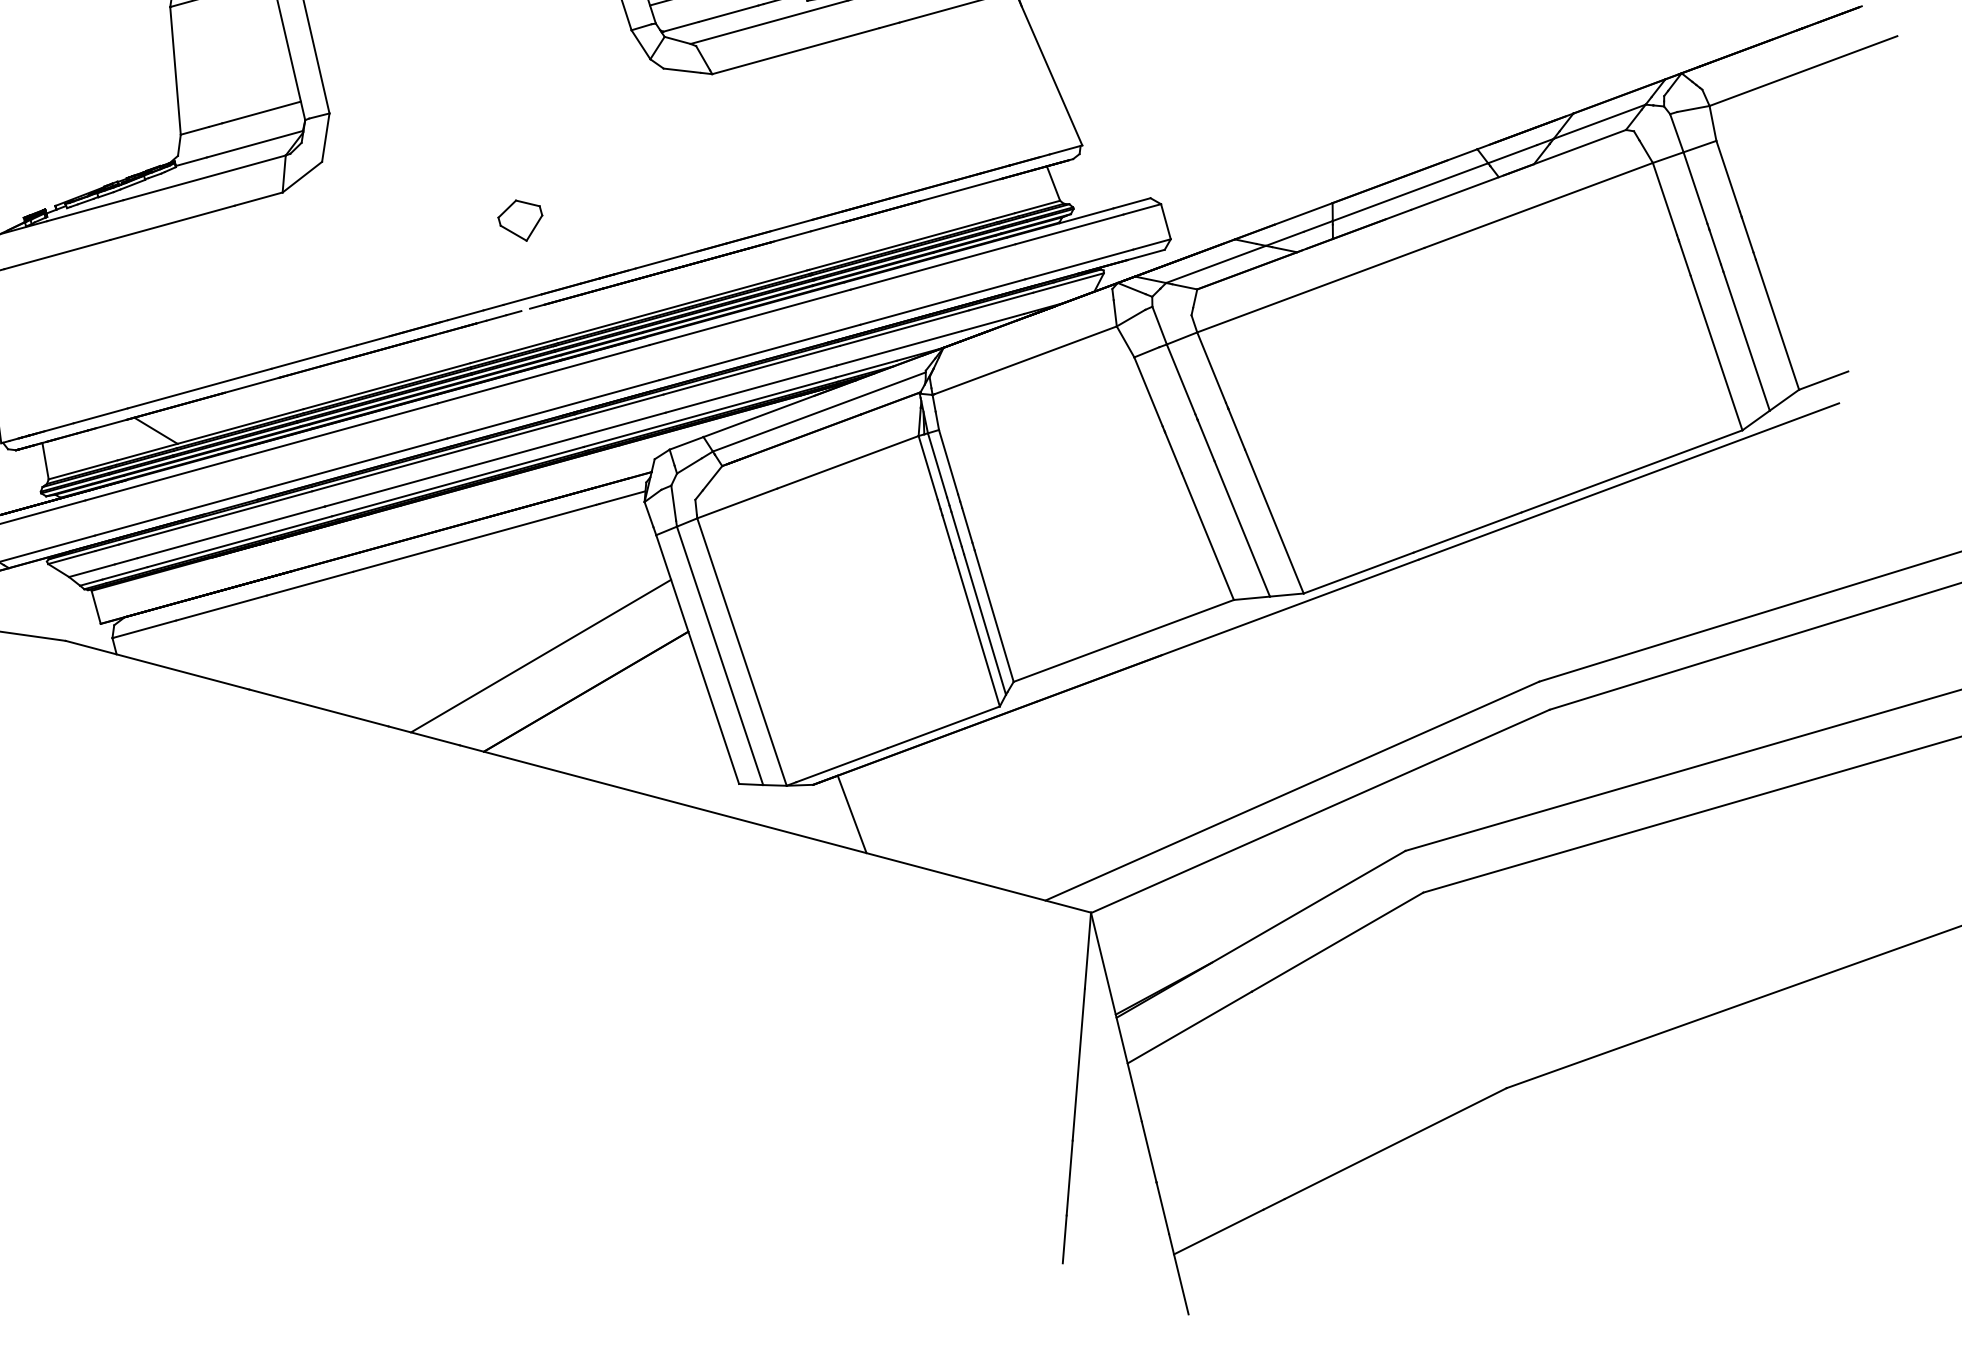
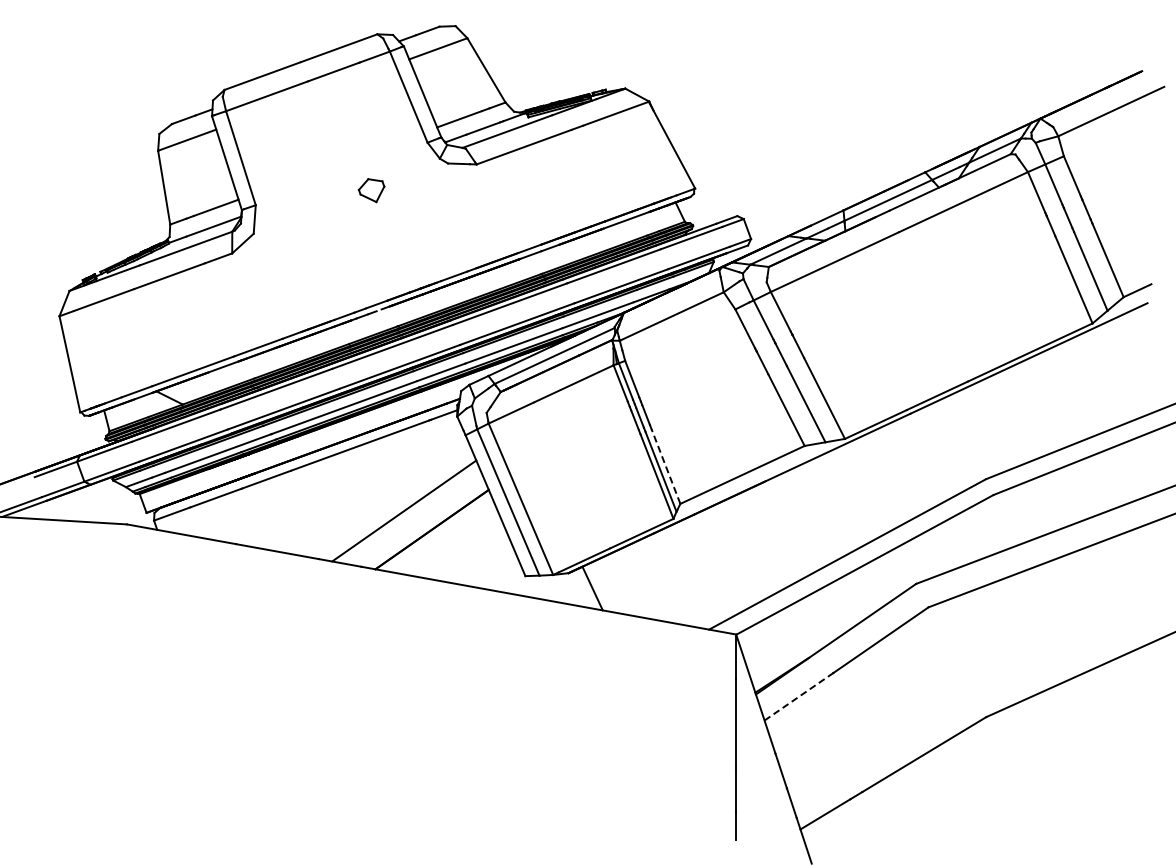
part: (519, 220) -> (371, 190), moved
line: (993, 615) -> (665, 466), solid -> dashed
line: (1190, 1027) -> (799, 696), solid -> dashed

